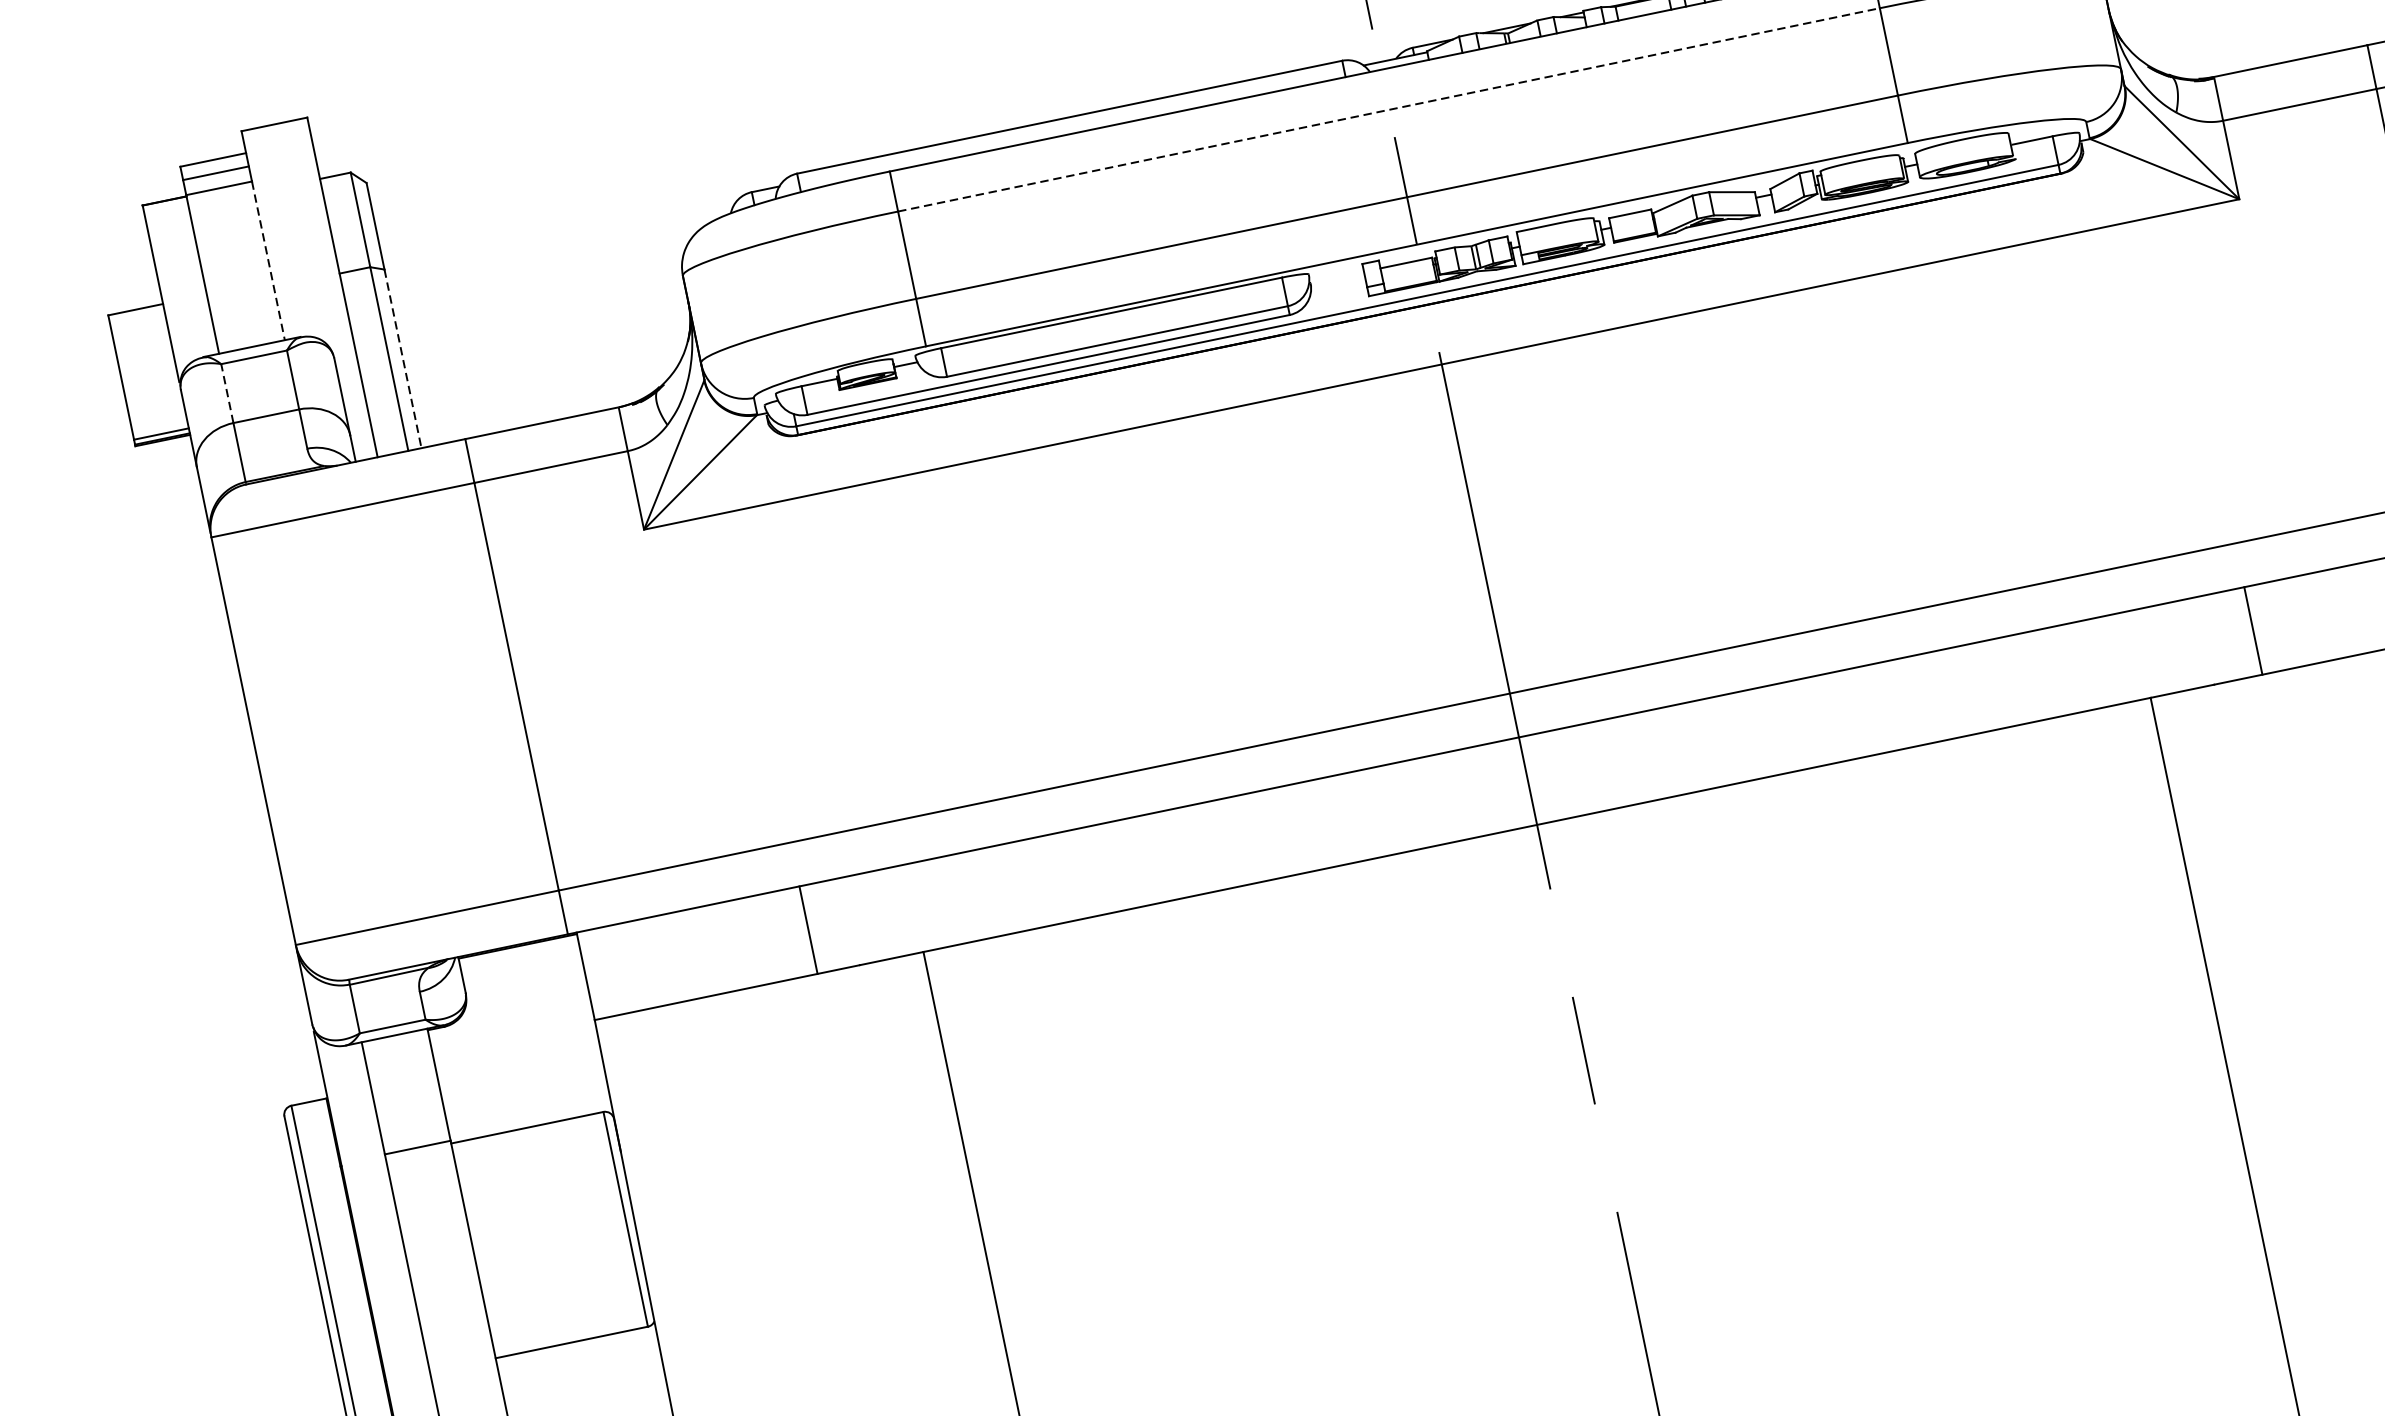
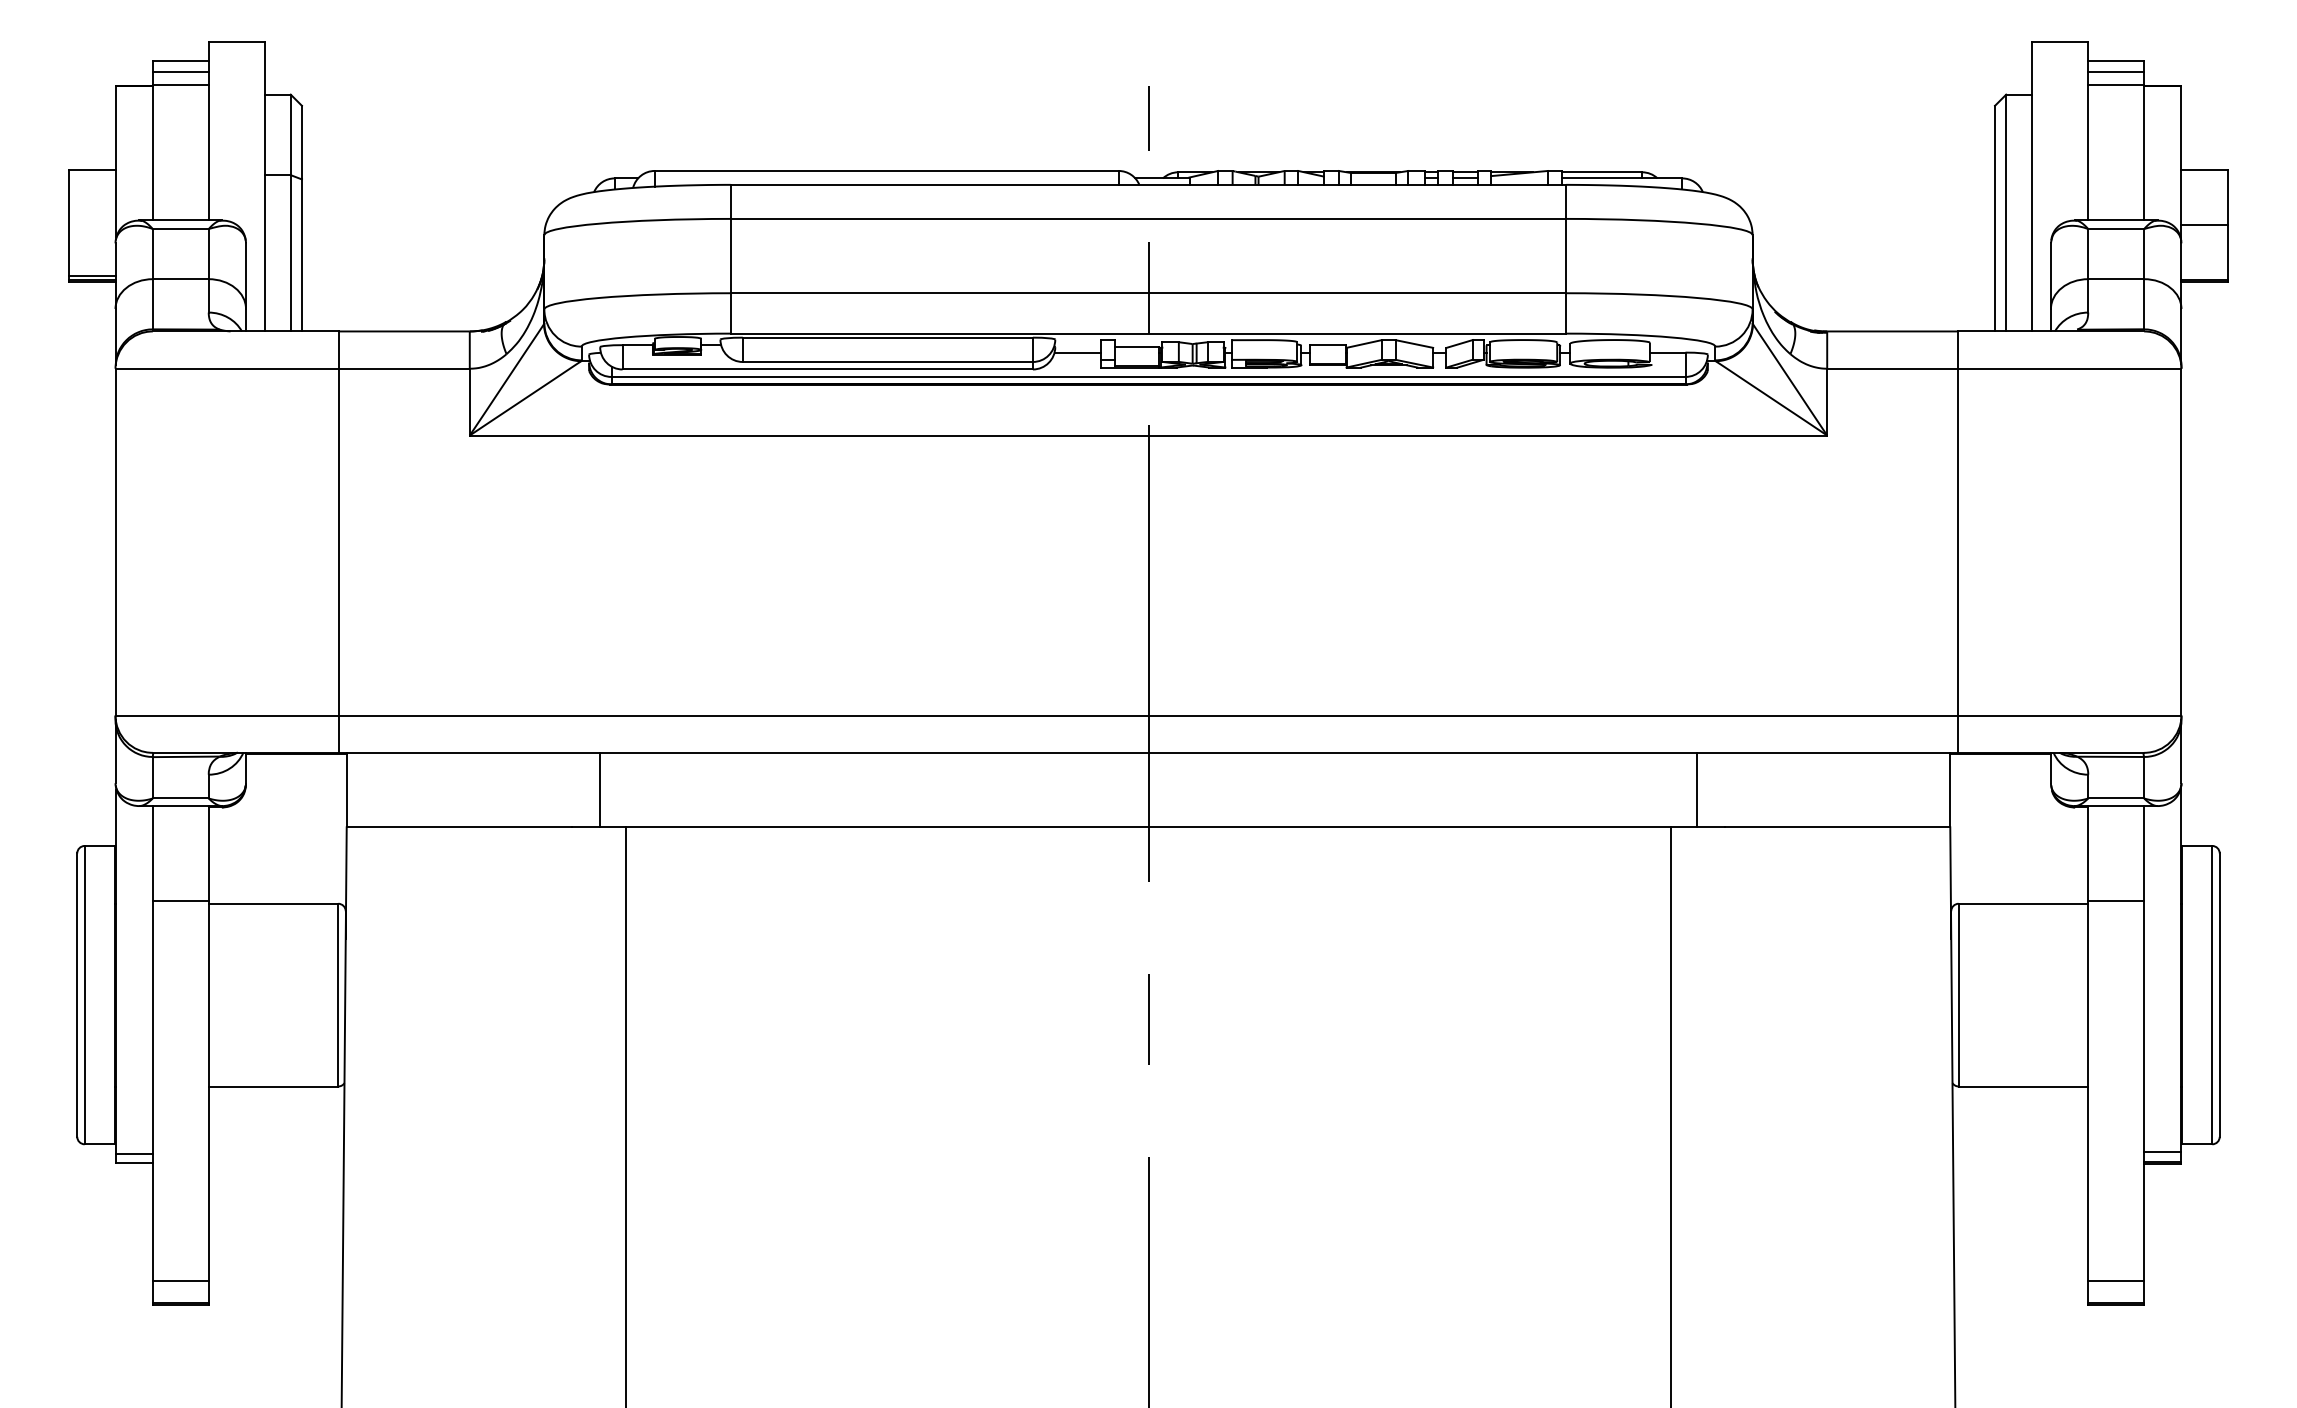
line: (1388, 109) -> (1148, 218), dashed -> solid
line: (268, 261) -> (208, 153), dashed -> solid
line: (1338, 284) -> (1077, 352), added
line: (402, 359) -> (301, 255), dashed -> solid
line: (226, 392) -> (152, 253), dashed -> solid
line: (2252, 630) -> (1696, 789), moved
line: (808, 929) -> (600, 789), moved

